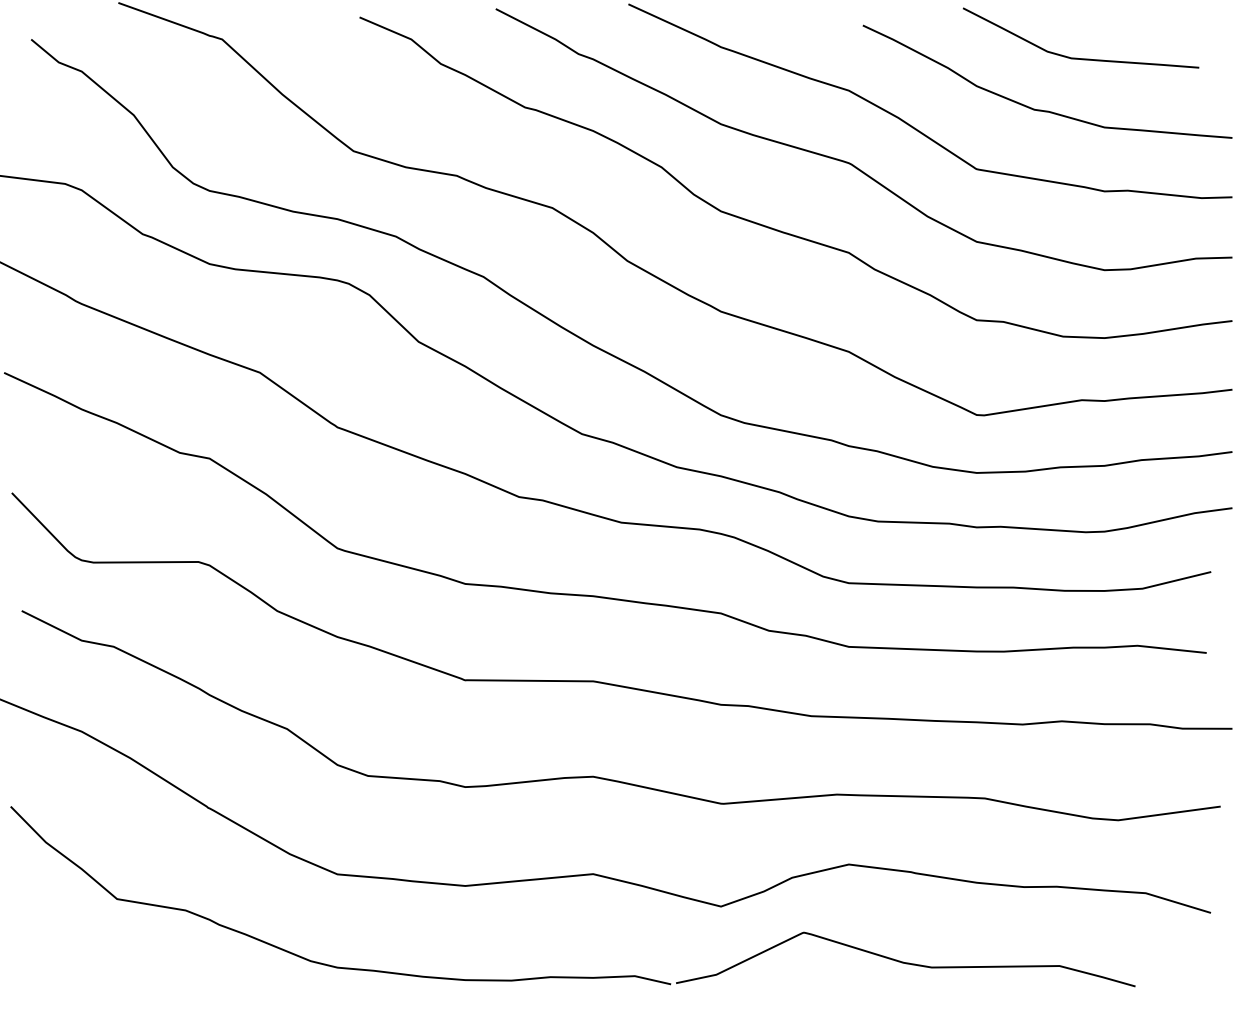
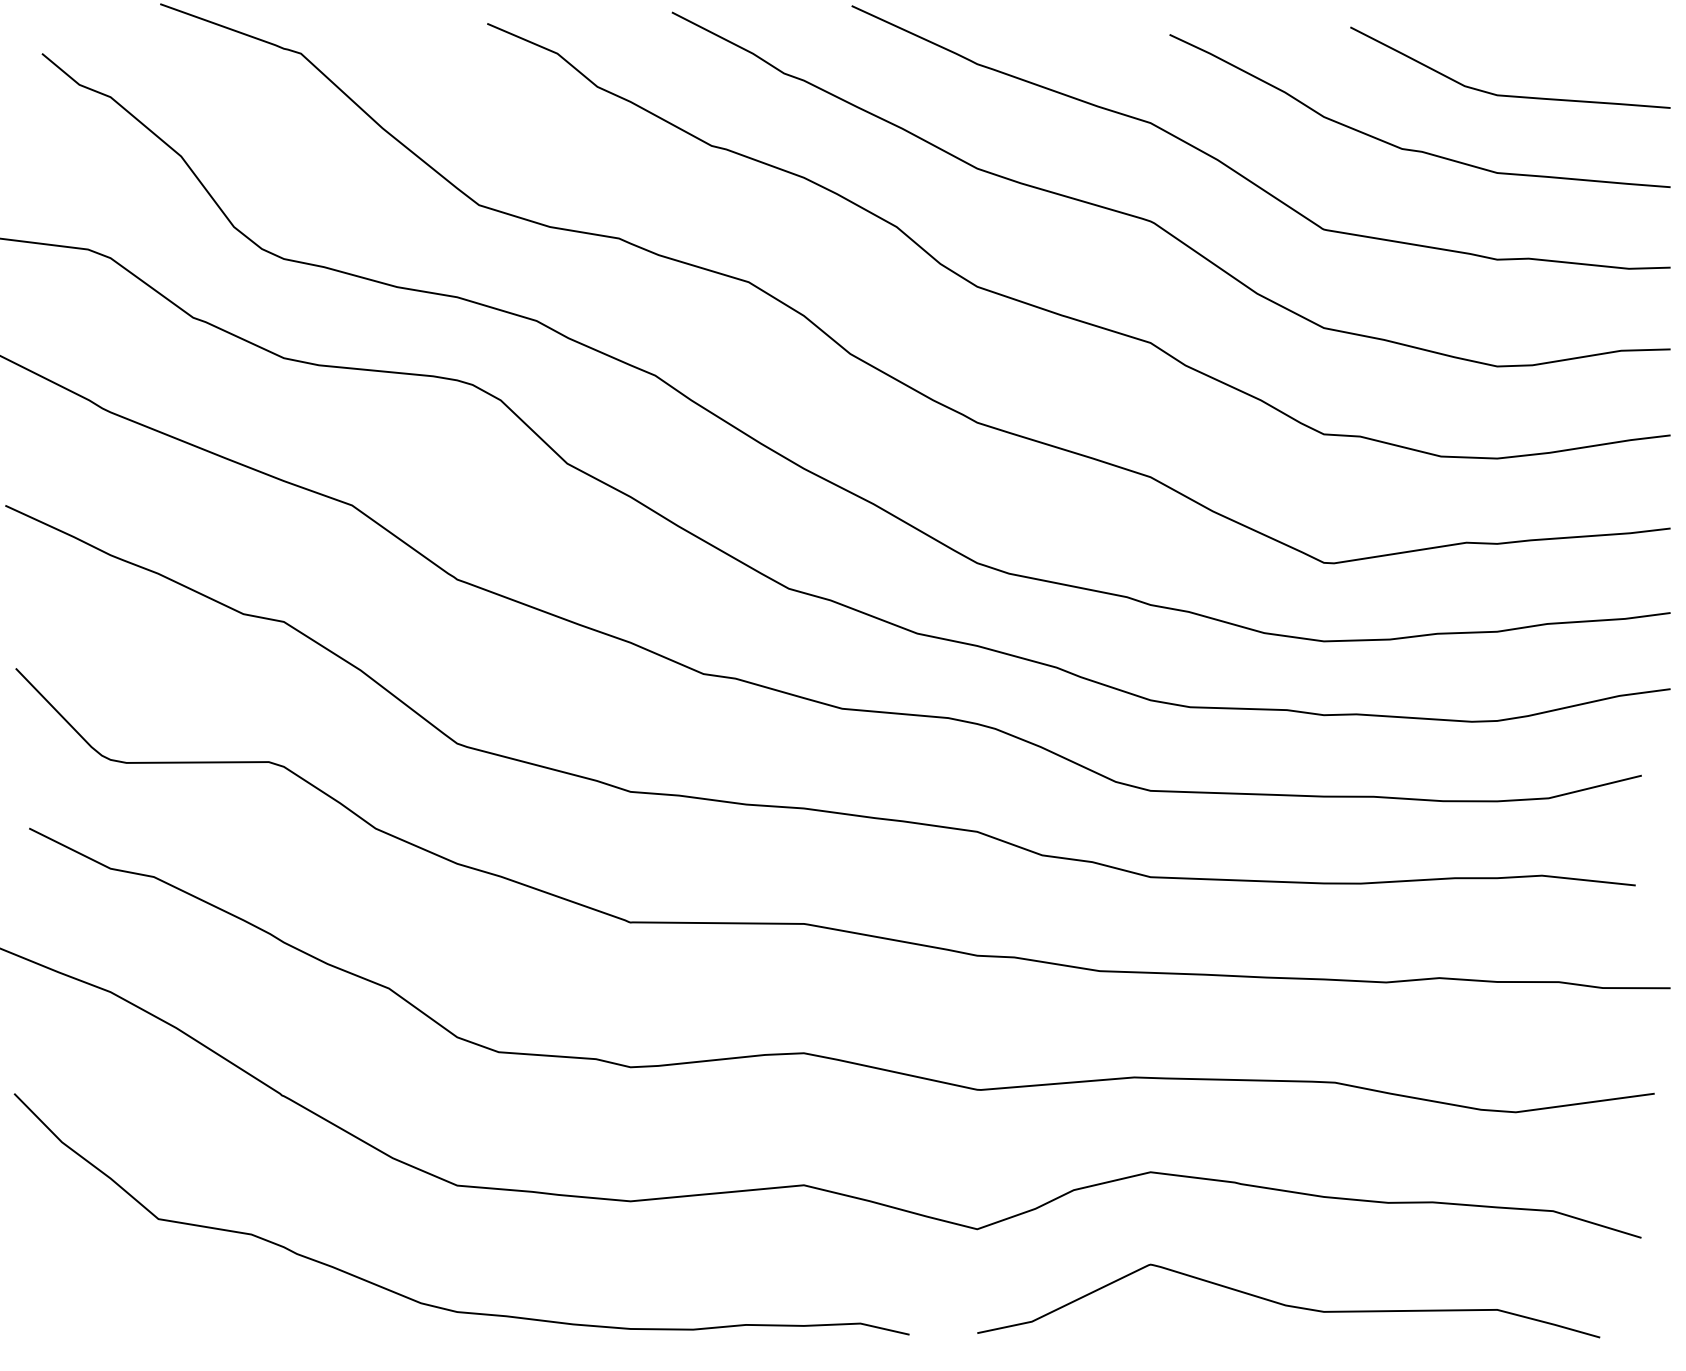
curve: (1075, 57) -> (1503, 94), moved
curve: (904, 962) -> (1287, 1304), moved

